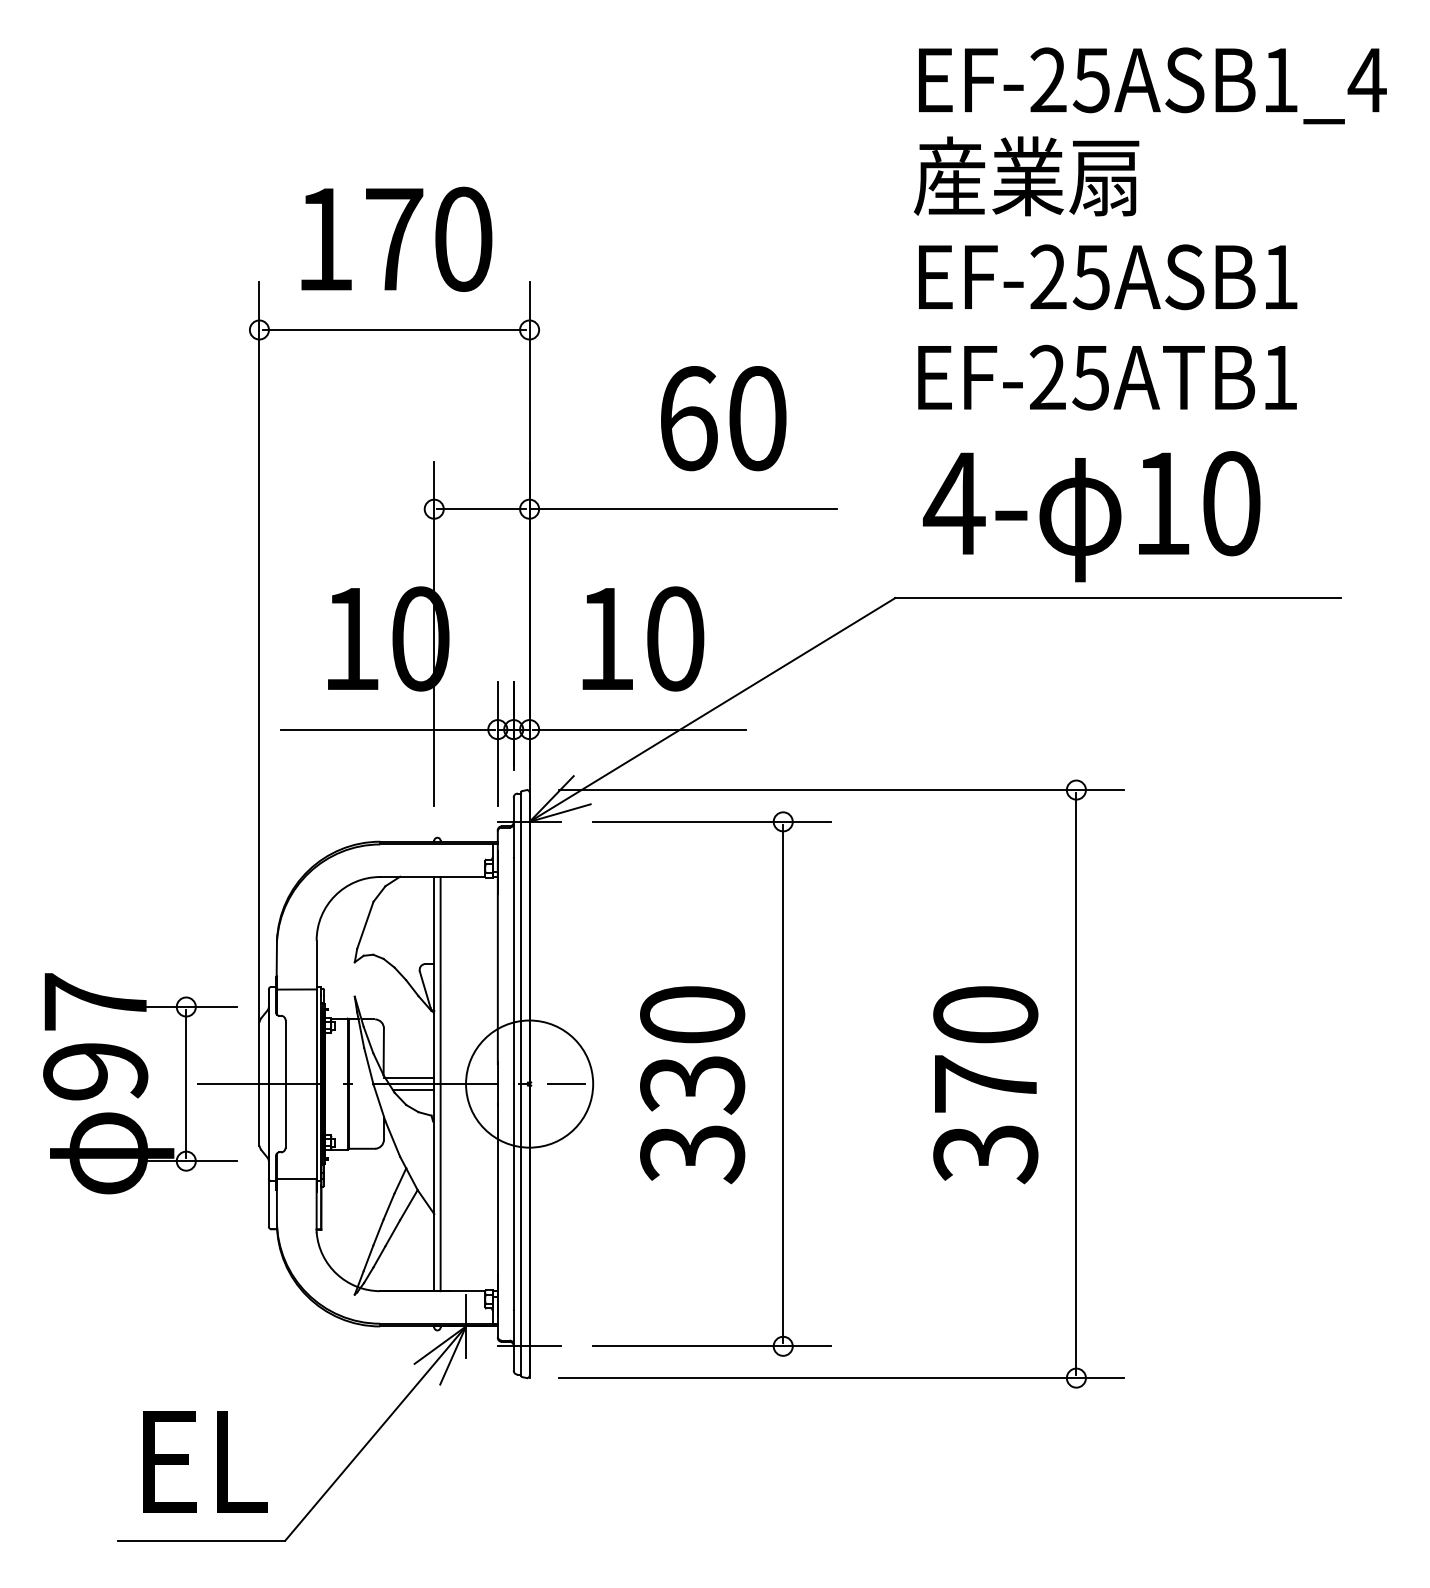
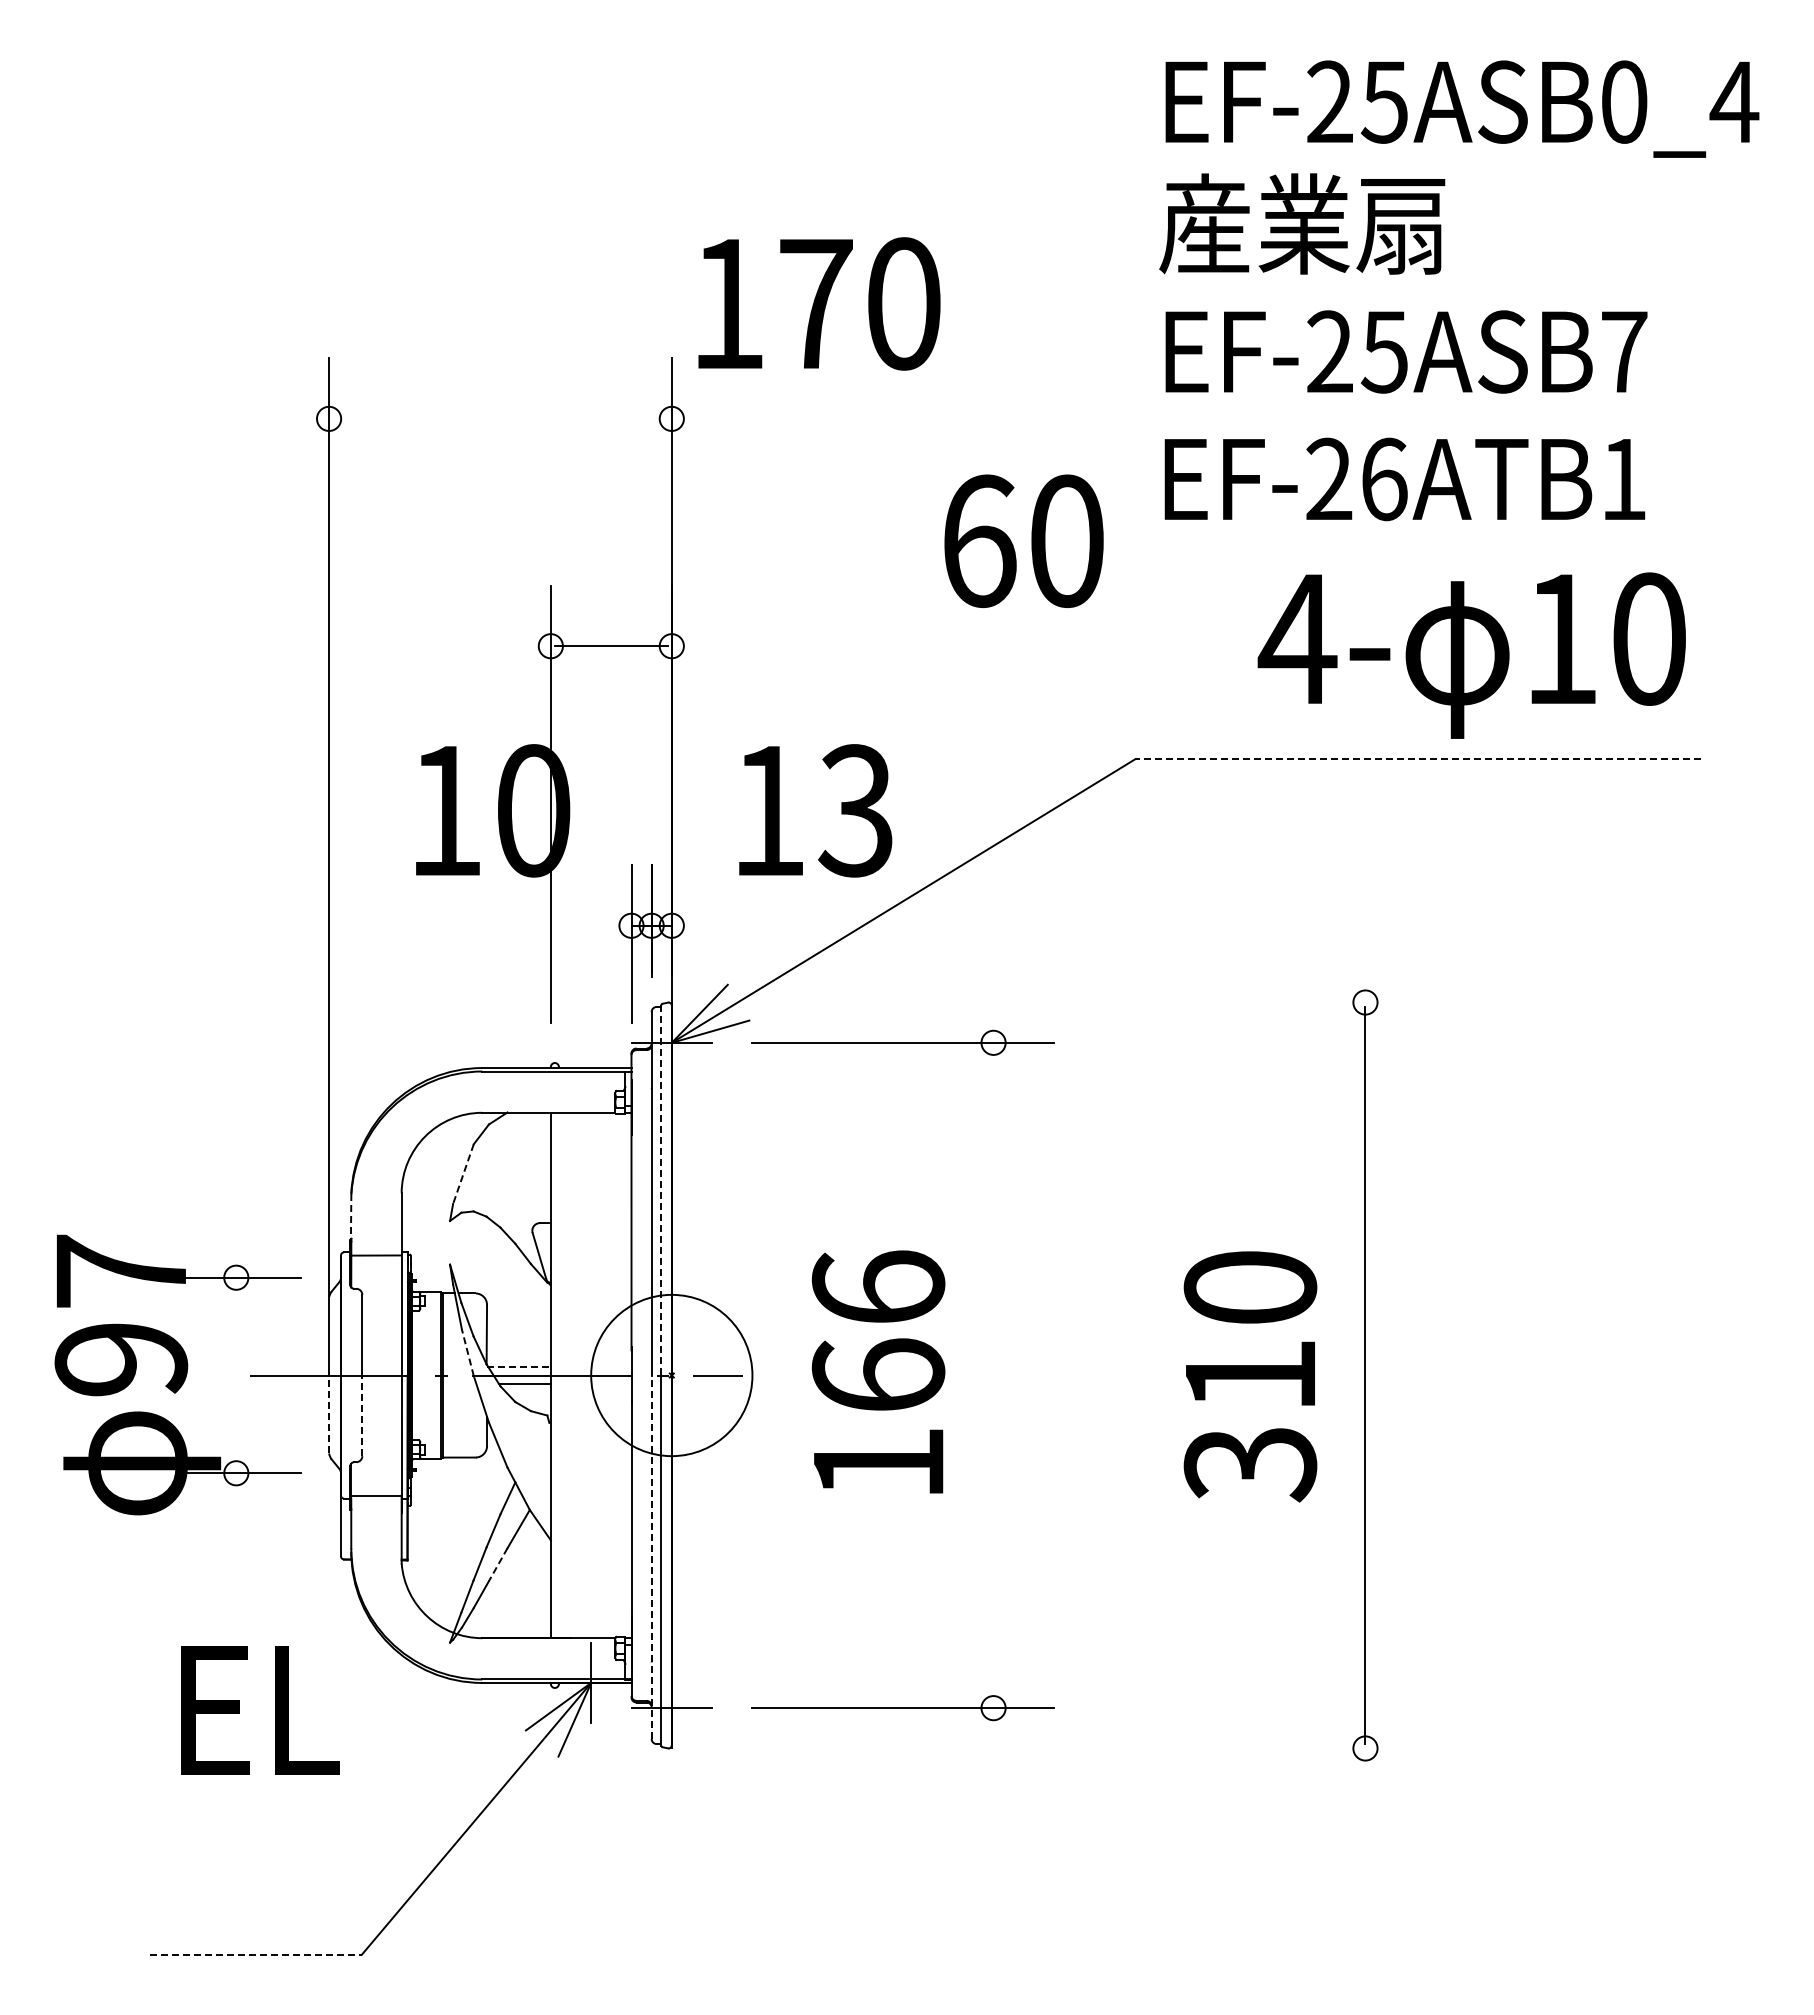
text: (1280, 79) -> (1624, 101), EF-25ASB1_4 -> EF-25ASB0_4
text: (396, 239) -> (819, 303), moved
text: (1280, 276) -> (1624, 351), EF-25ASB1 -> EF-25ASB7
line: (394, 329) -> (500, 418), removed
text: (1090, 377) -> (1383, 479), EF-25ATB1 -> EF-26ATB1
text: (723, 417) -> (1023, 540), moved
line: (683, 509) -> (866, 646), removed
text: (1091, 516) -> (1471, 655), moved
line: (1118, 597) -> (1418, 758), solid -> dashed
text: (674, 638) -> (855, 810), 10 -> 13
line: (387, 729) -> (491, 925), removed
line: (638, 729) -> (810, 925), removed
line: (840, 790) -> (1066, 1002), removed
line: (365, 925) -> (463, 1174), solid -> dashed
line: (521, 938) -> (661, 1190), solid -> dashed
line: (277, 958) -> (351, 1216), solid -> dashed
line: (368, 1065) -> (467, 1352), solid -> dashed
line: (408, 1077) -> (518, 1367), solid -> dashed
line: (186, 1084) -> (236, 1375), removed
line: (440, 1084) -> (558, 1375), removed
text: (692, 1084) -> (878, 1376), 330 -> 166
line: (783, 1084) -> (993, 1375), removed
text: (985, 1084) -> (1250, 1375), 370 -> 310
line: (259, 1114) -> (329, 1414), solid -> dashed
line: (285, 1115) -> (362, 1415), solid -> dashed
line: (513, 1227) -> (651, 1557), solid -> dashed
line: (392, 1233) -> (498, 1564), solid -> dashed
line: (840, 1378) -> (1066, 1748), removed
text: (205, 1461) -> (260, 1710), moved
line: (202, 1540) -> (256, 1954), solid -> dashed

